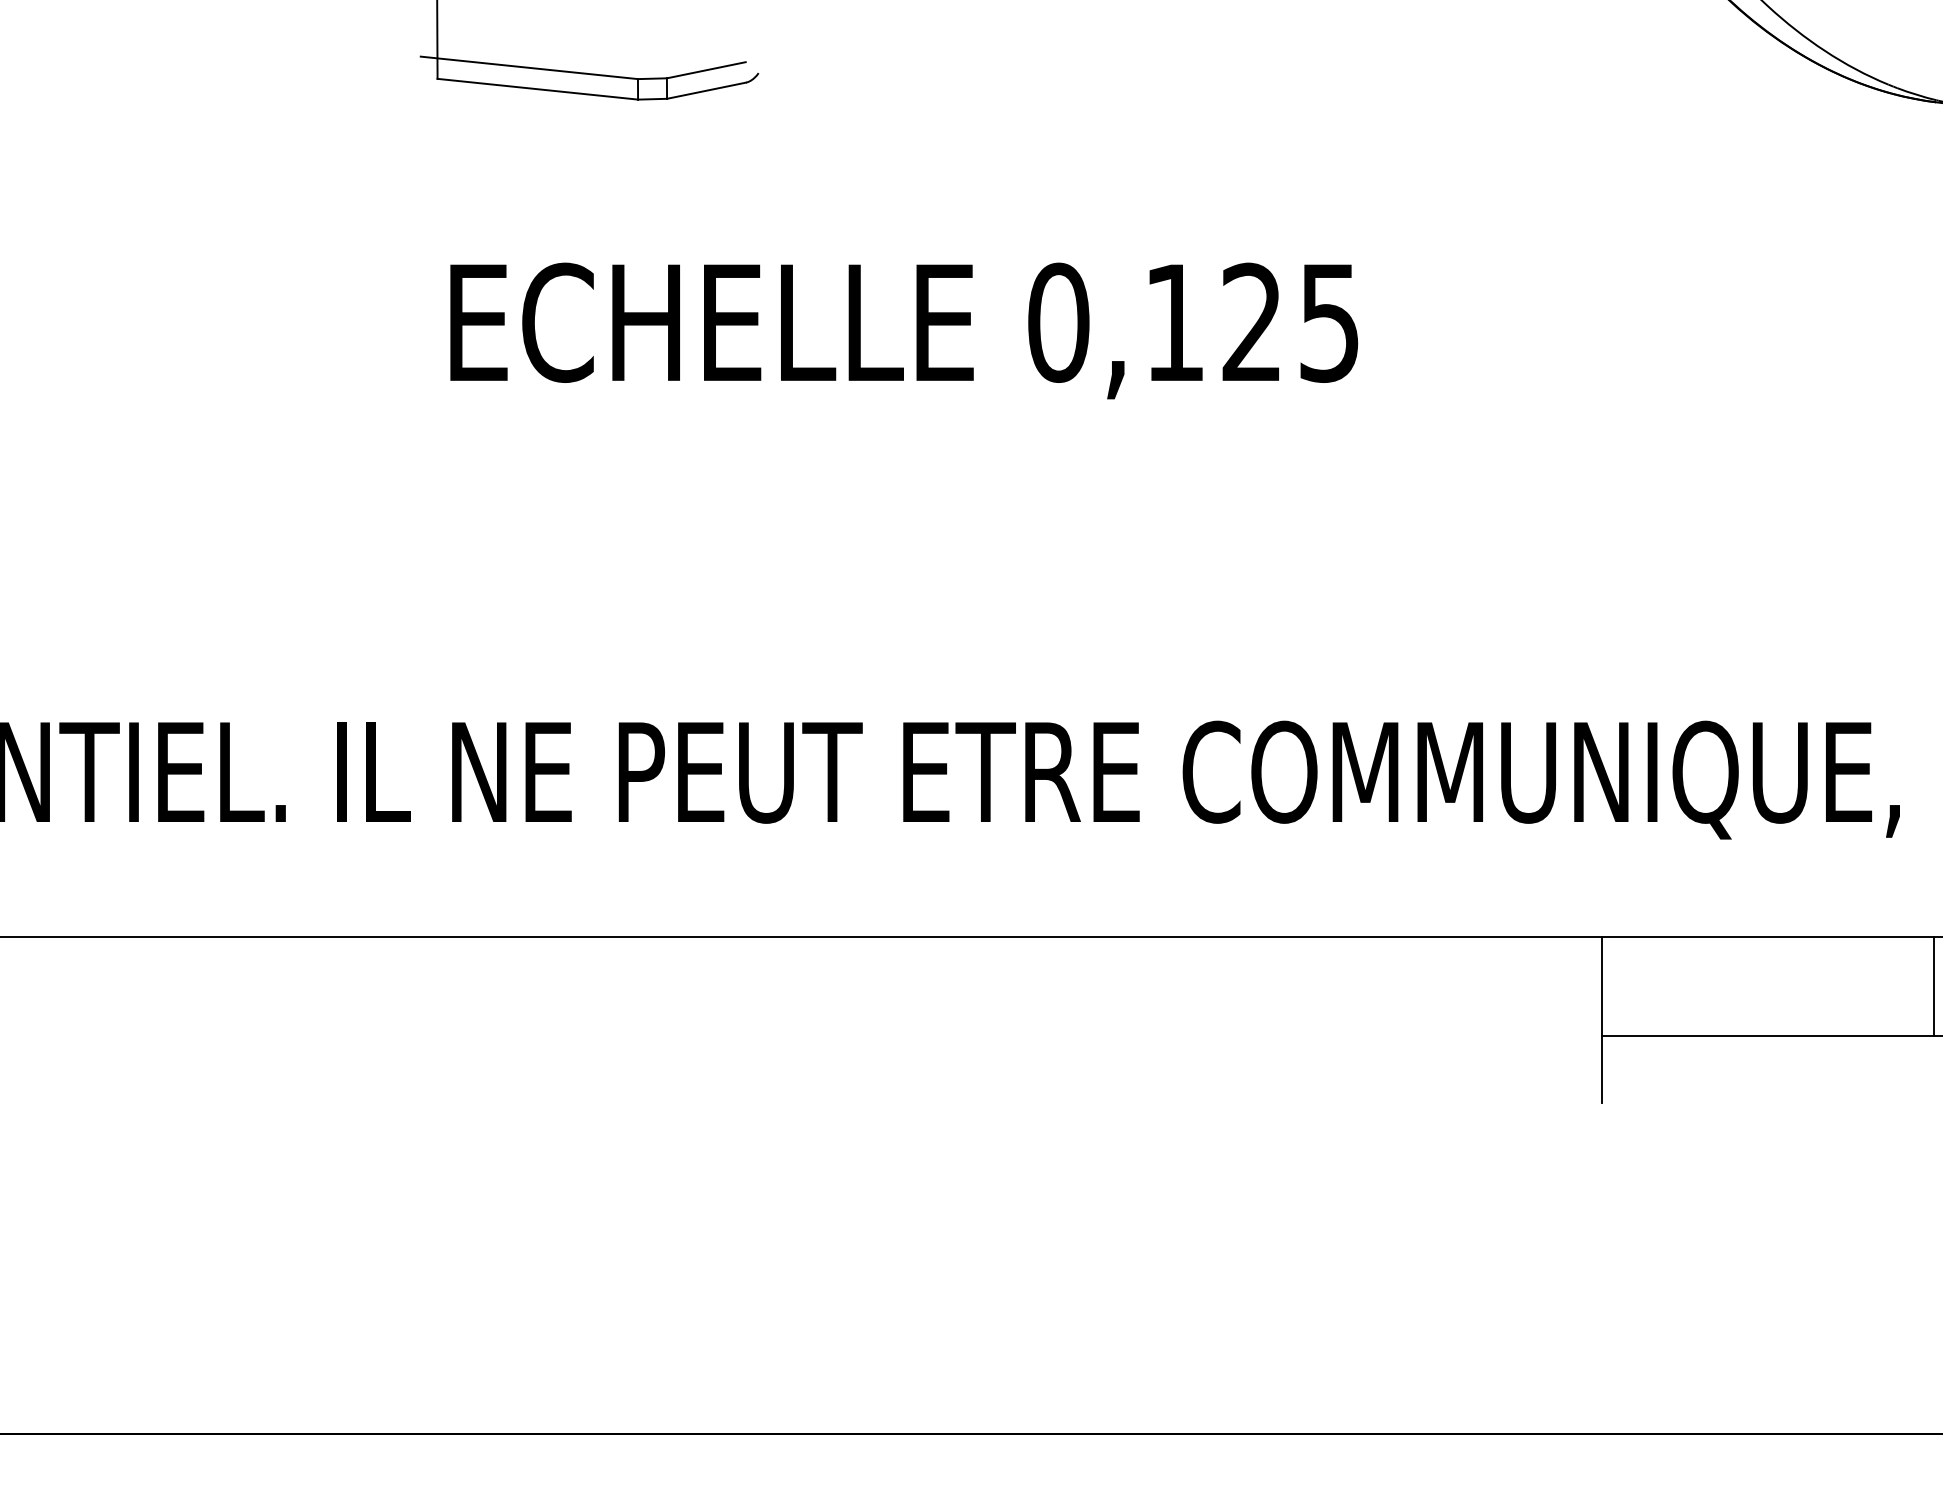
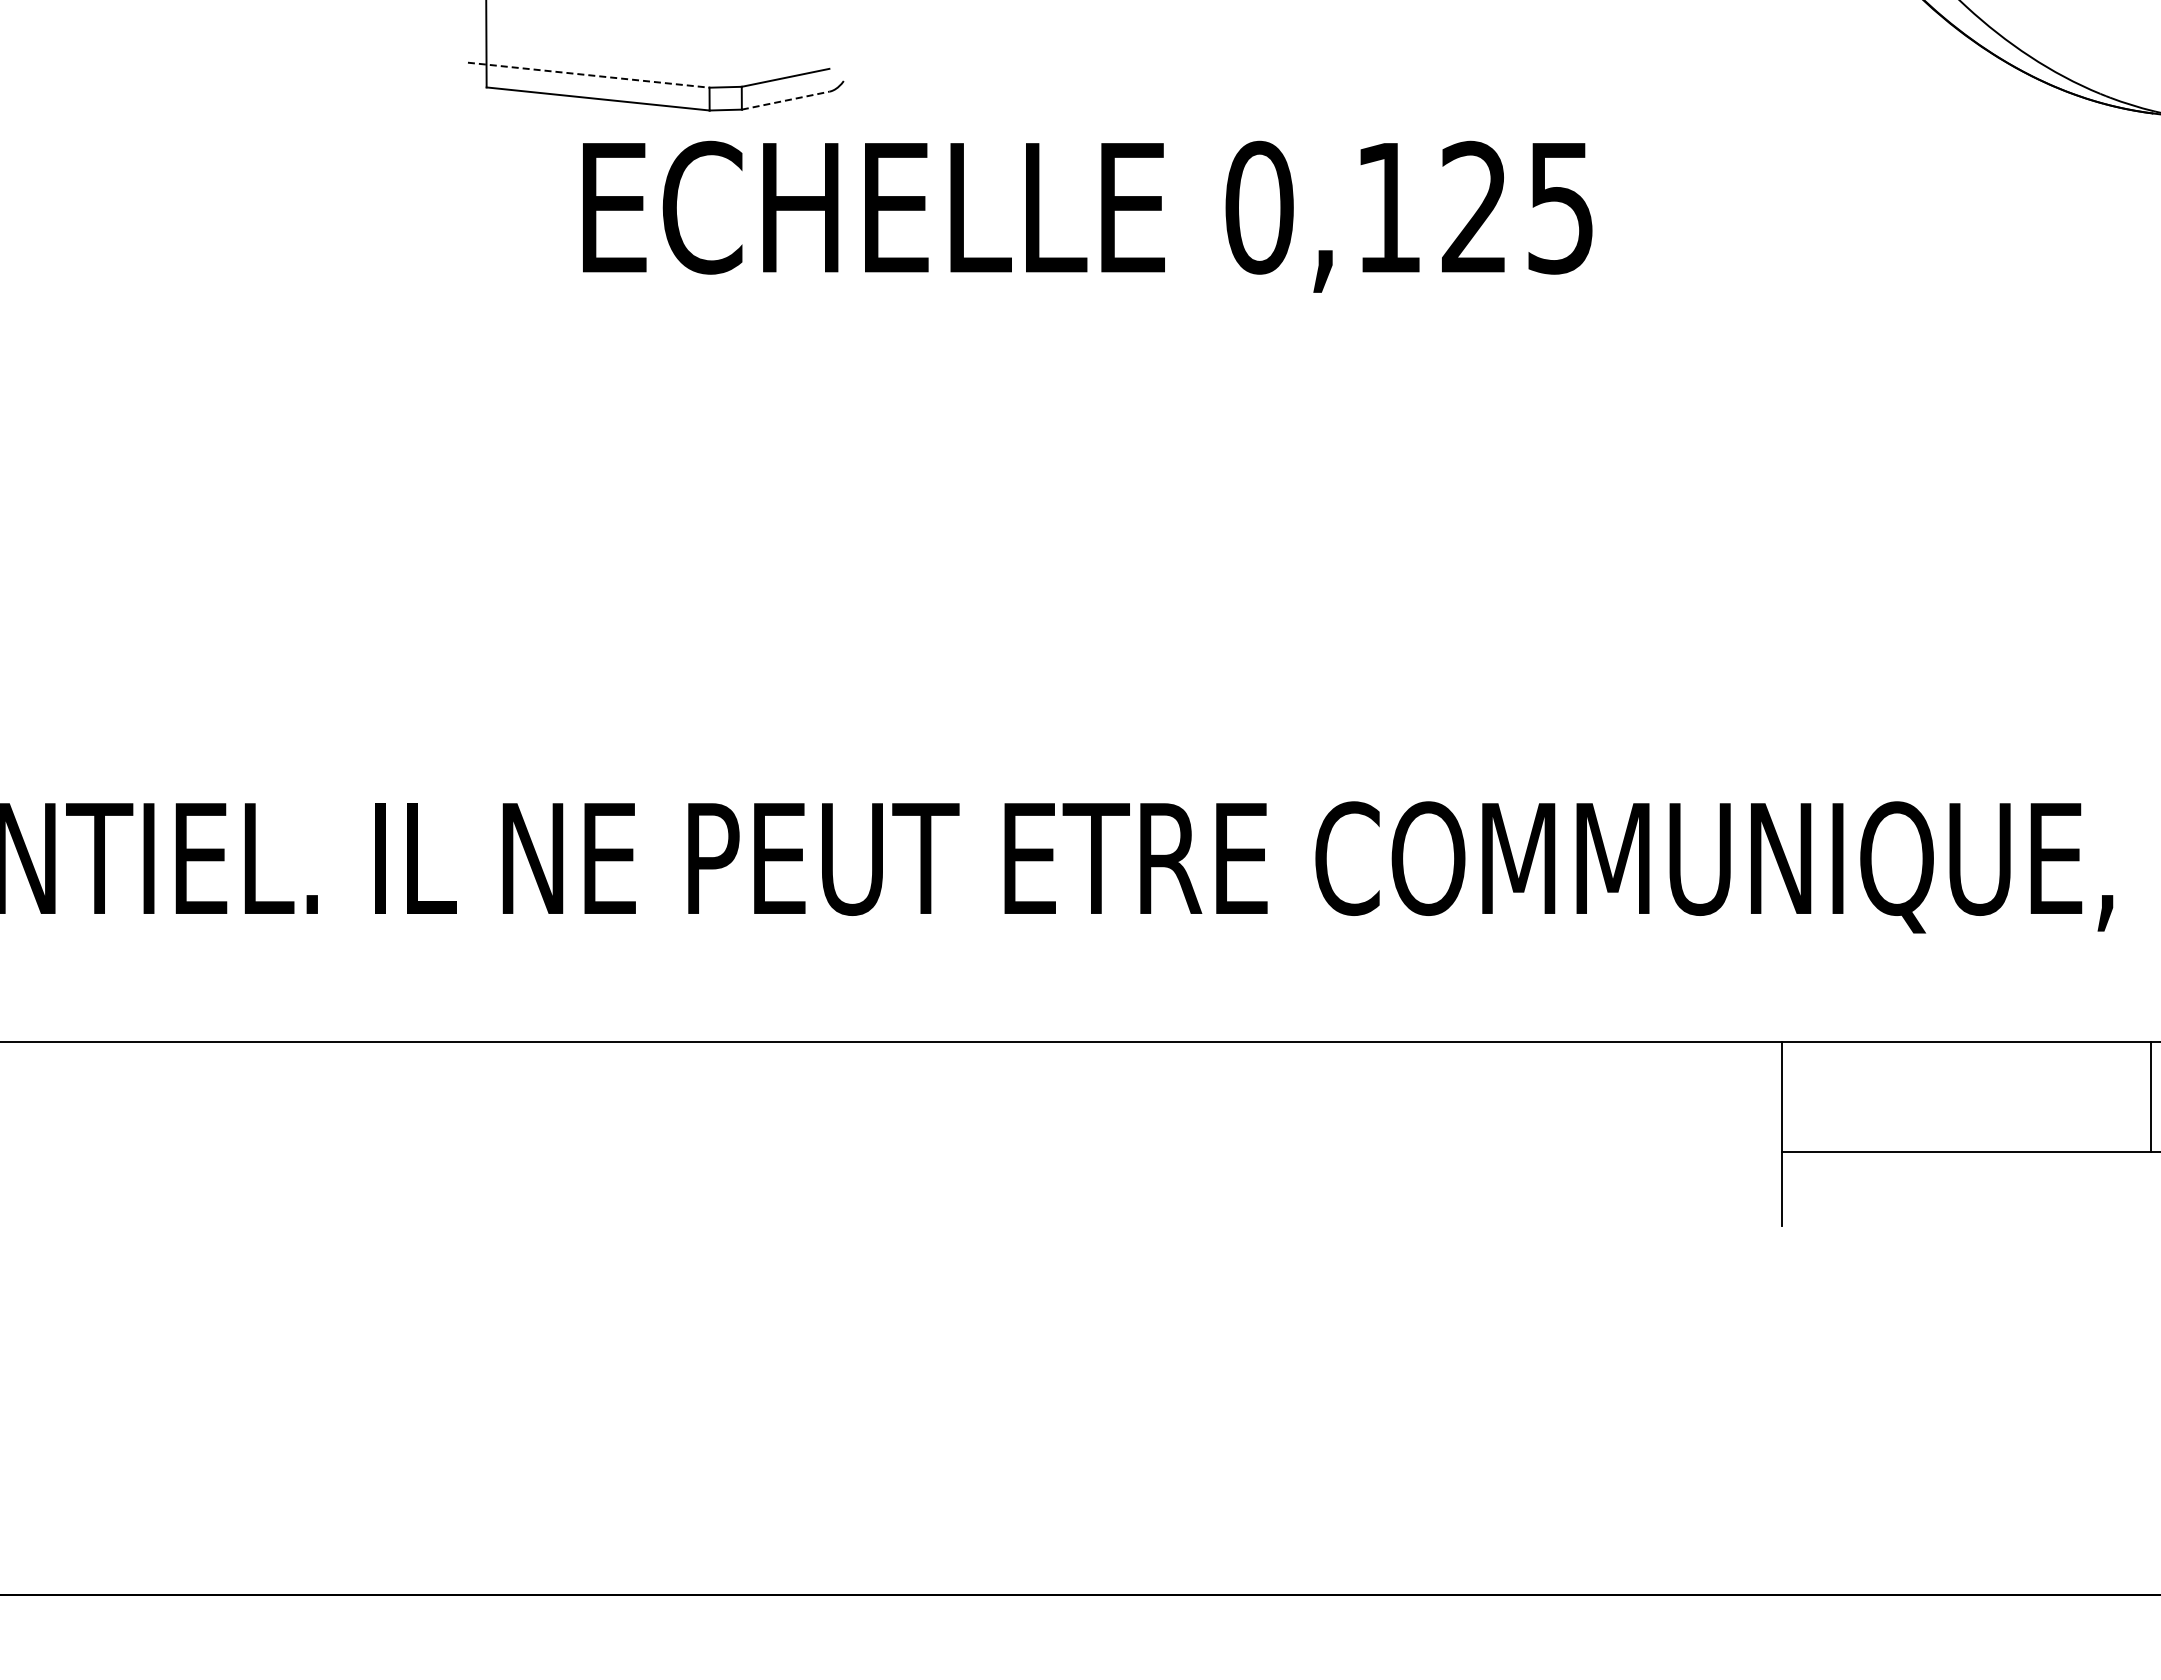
line: (530, 68) -> (589, 75), solid -> dashed
line: (706, 90) -> (785, 100), solid -> dashed
text: (904, 330) -> (1087, 216), moved

